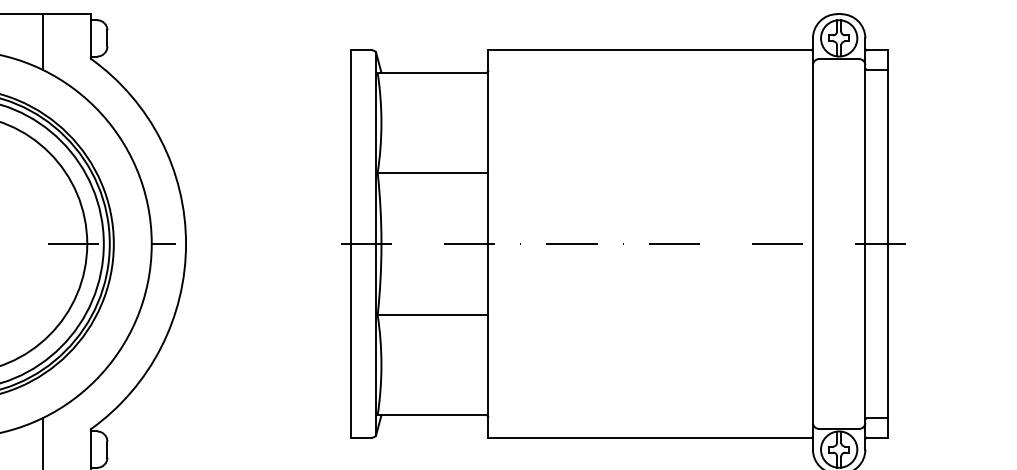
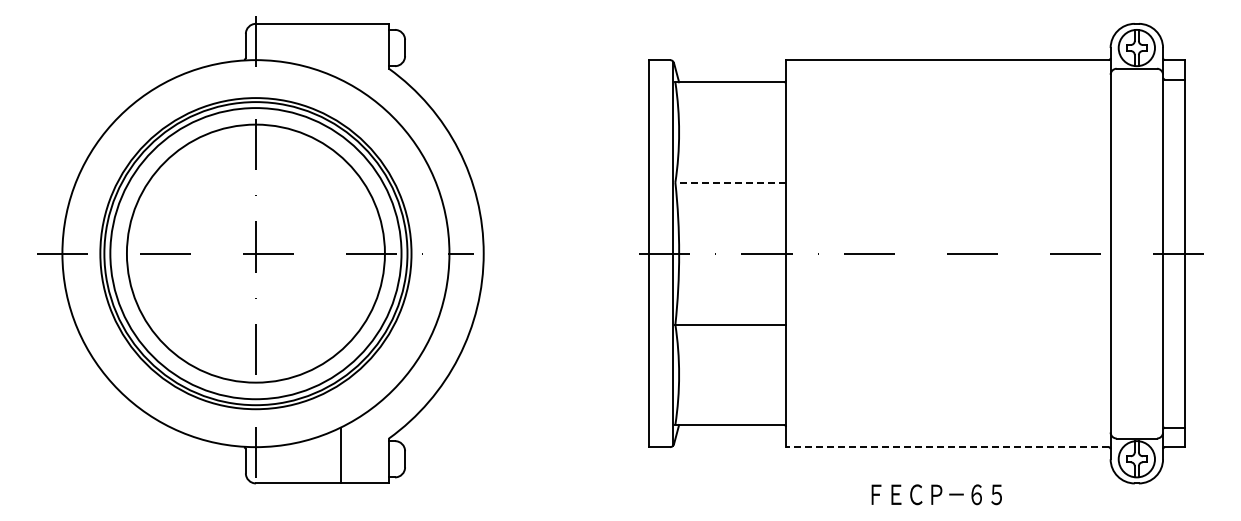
line: (42, 41) -> (340, 51), removed
line: (432, 172) -> (730, 182), solid -> dashed
line: (648, 437) -> (946, 447), solid -> dashed

